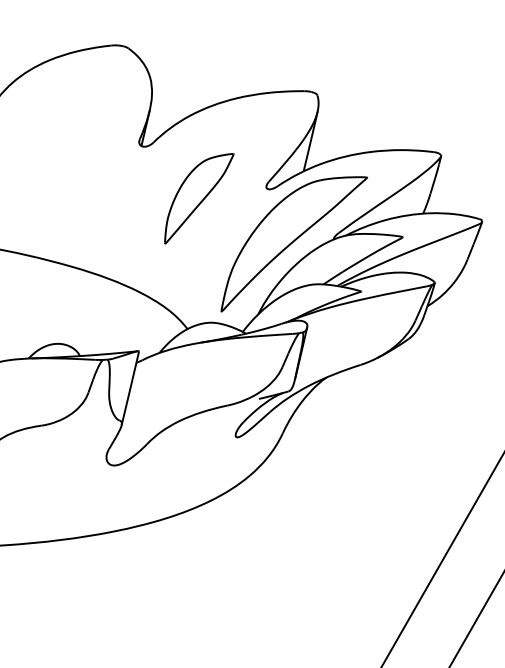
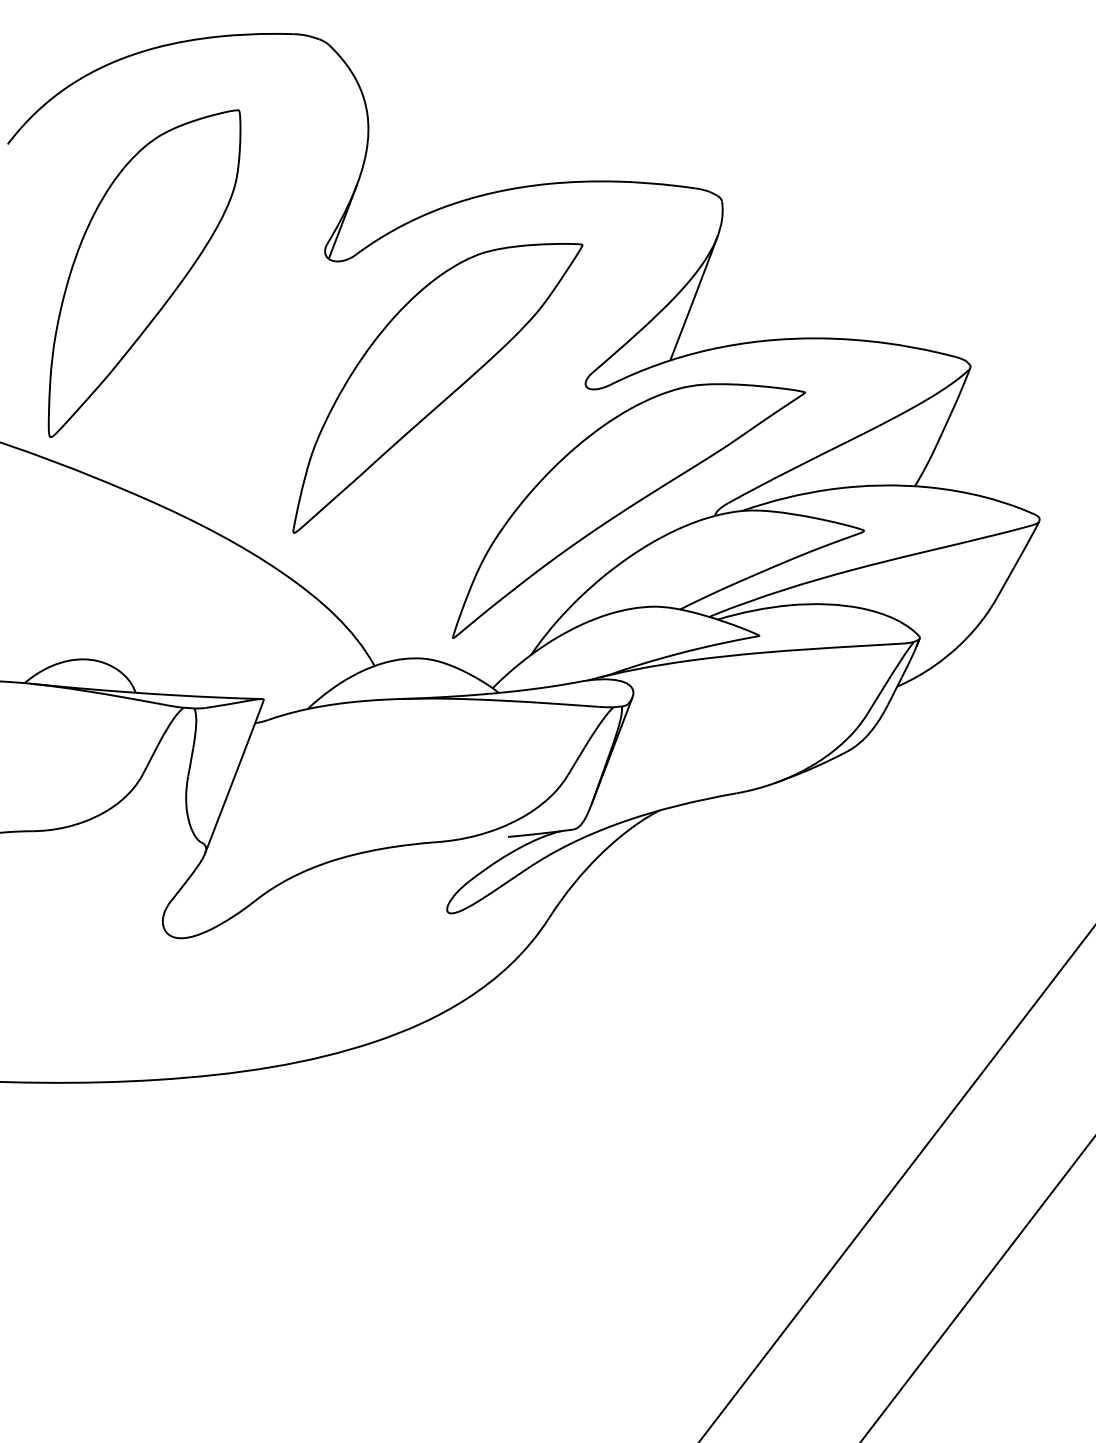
part: (57, 164) -> (142, 274), added
part: (199, 198) -> (438, 388), size x1.67

